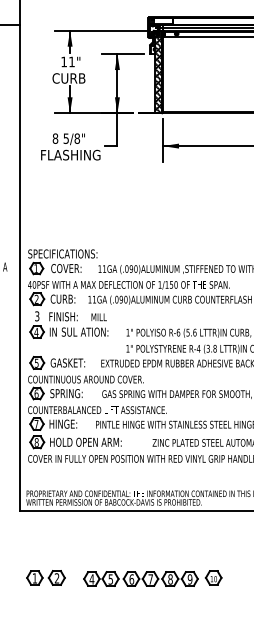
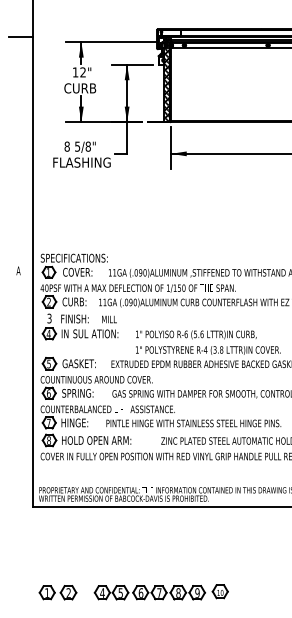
text: (71, 62) -> (82, 72), 11" -> 12"
part: (45, 577) -> (57, 592), moved
part: (151, 578) -> (160, 592), moved

